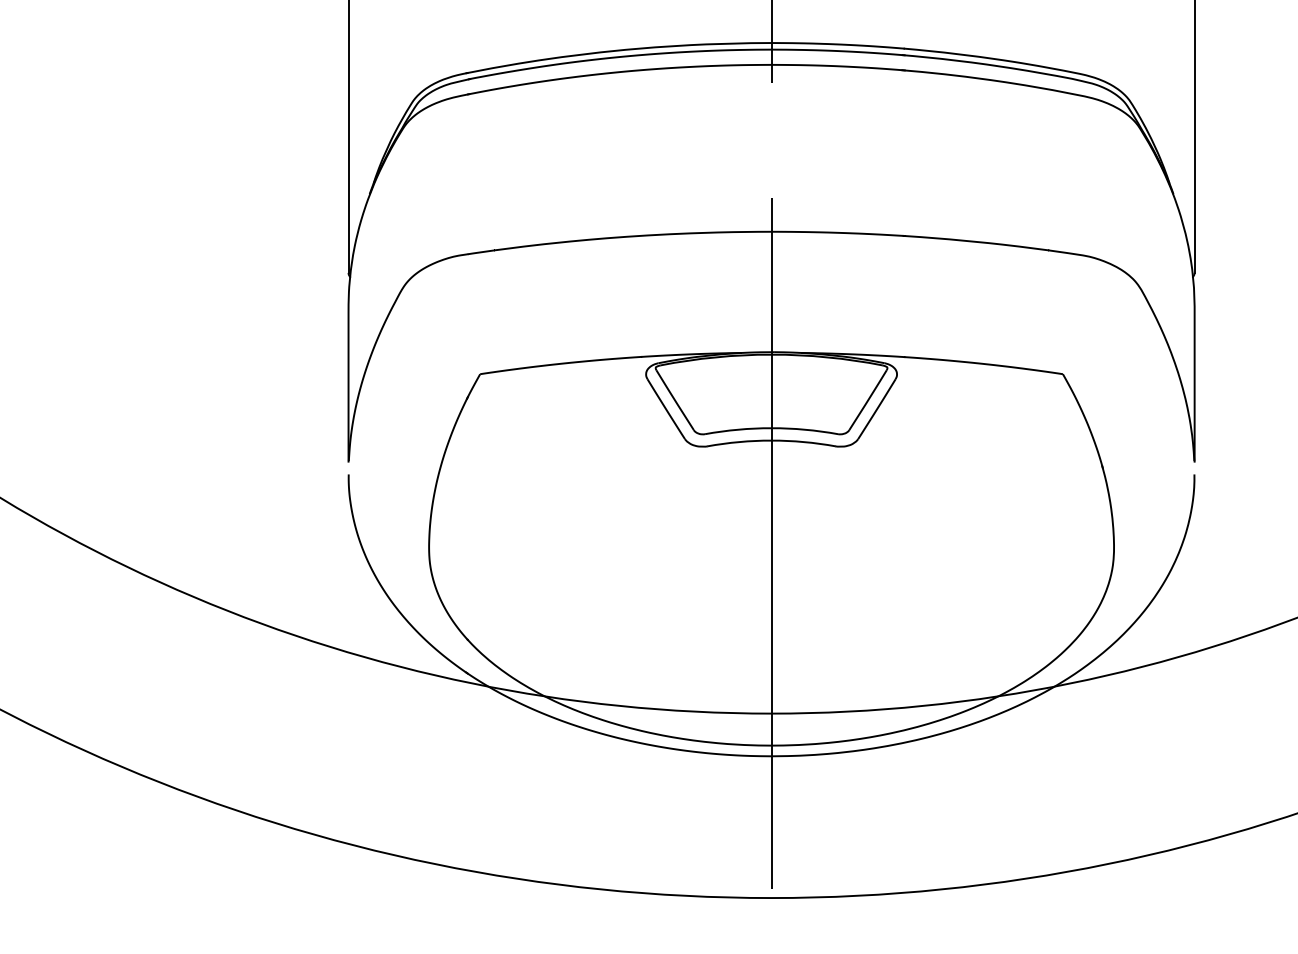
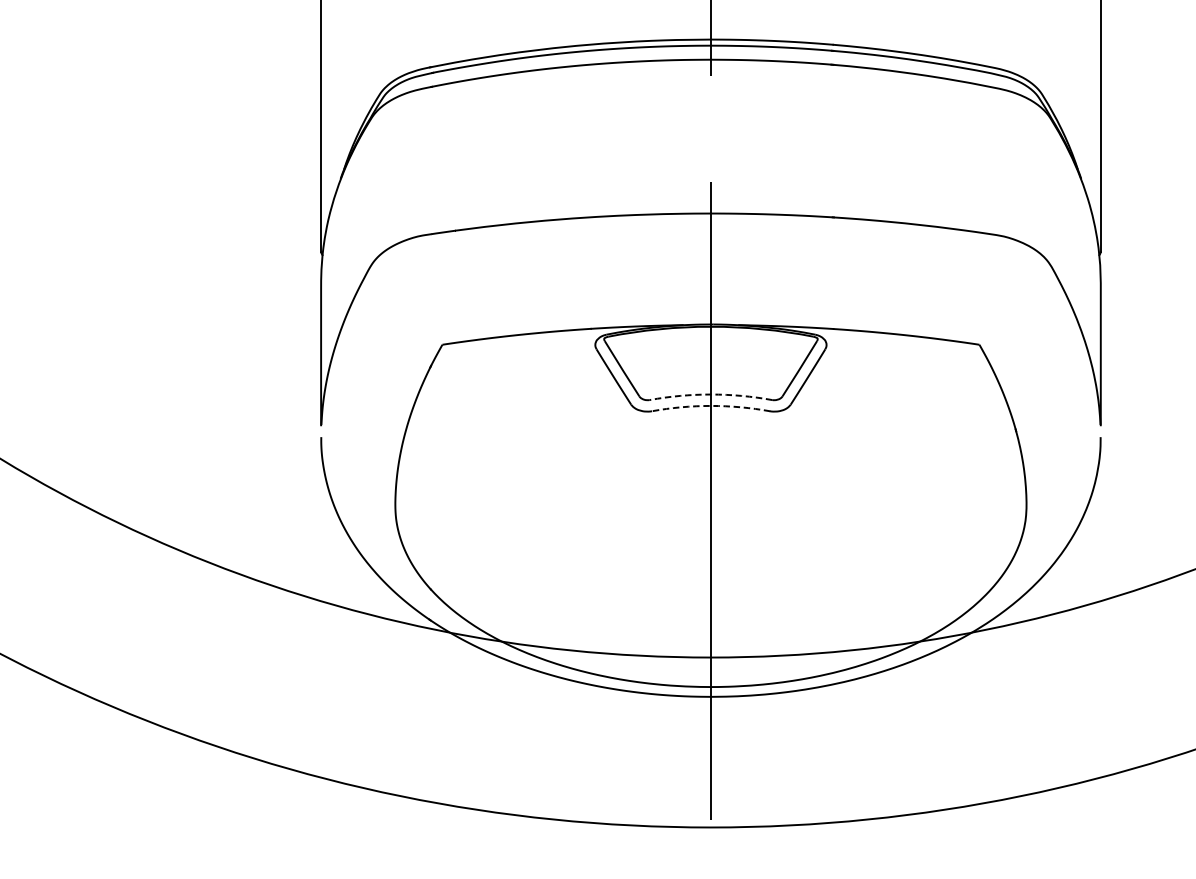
arc: (771, 428) -> (710, 394), solid -> dashed
arc: (771, 440) -> (710, 405), solid -> dashed

